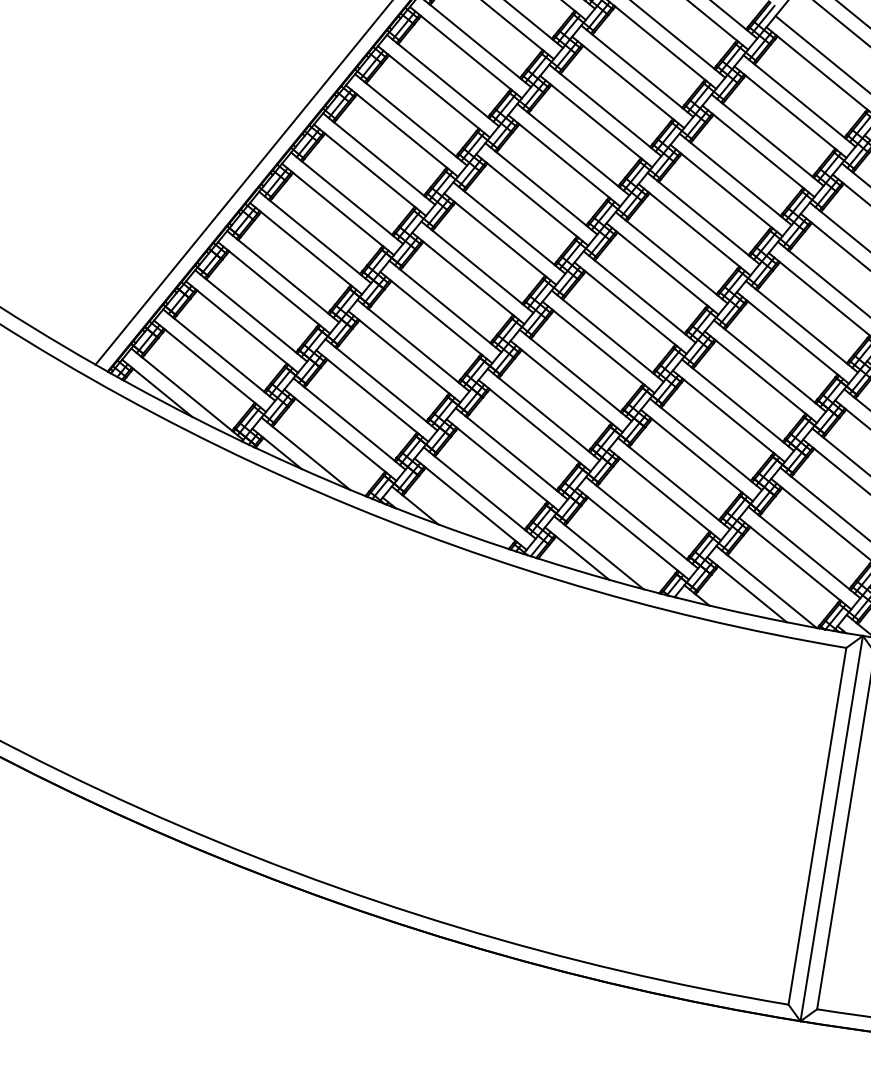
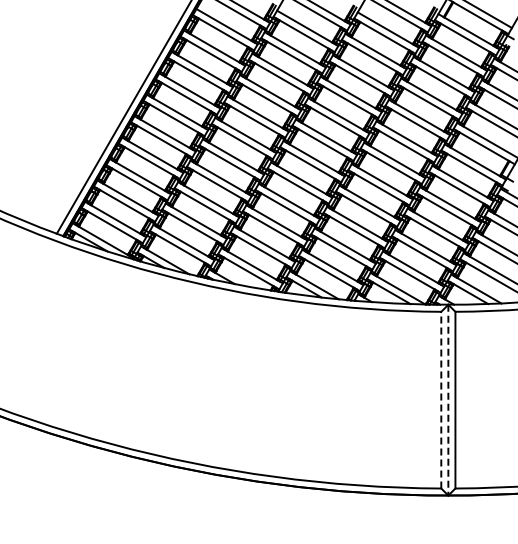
line: (818, 825) -> (441, 399), solid -> dashed
line: (831, 829) -> (448, 400), solid -> dashed

